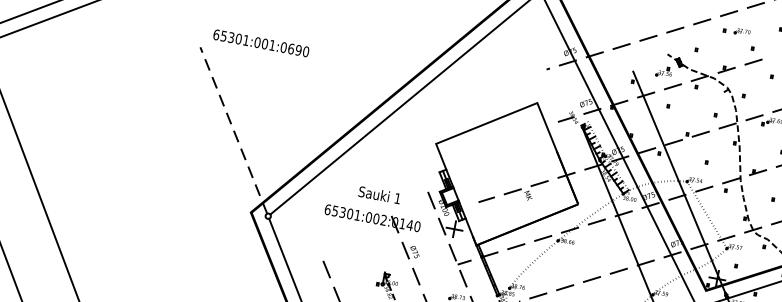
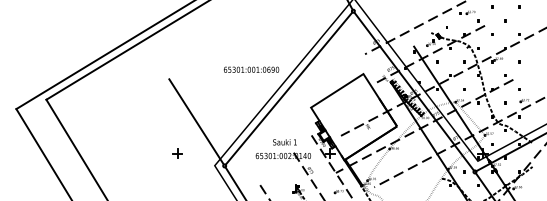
text: (261, 42) -> (251, 69), moved
line: (234, 130) -> (196, 121), dashed -> solid
part: (190, 179) -> (177, 153), added

